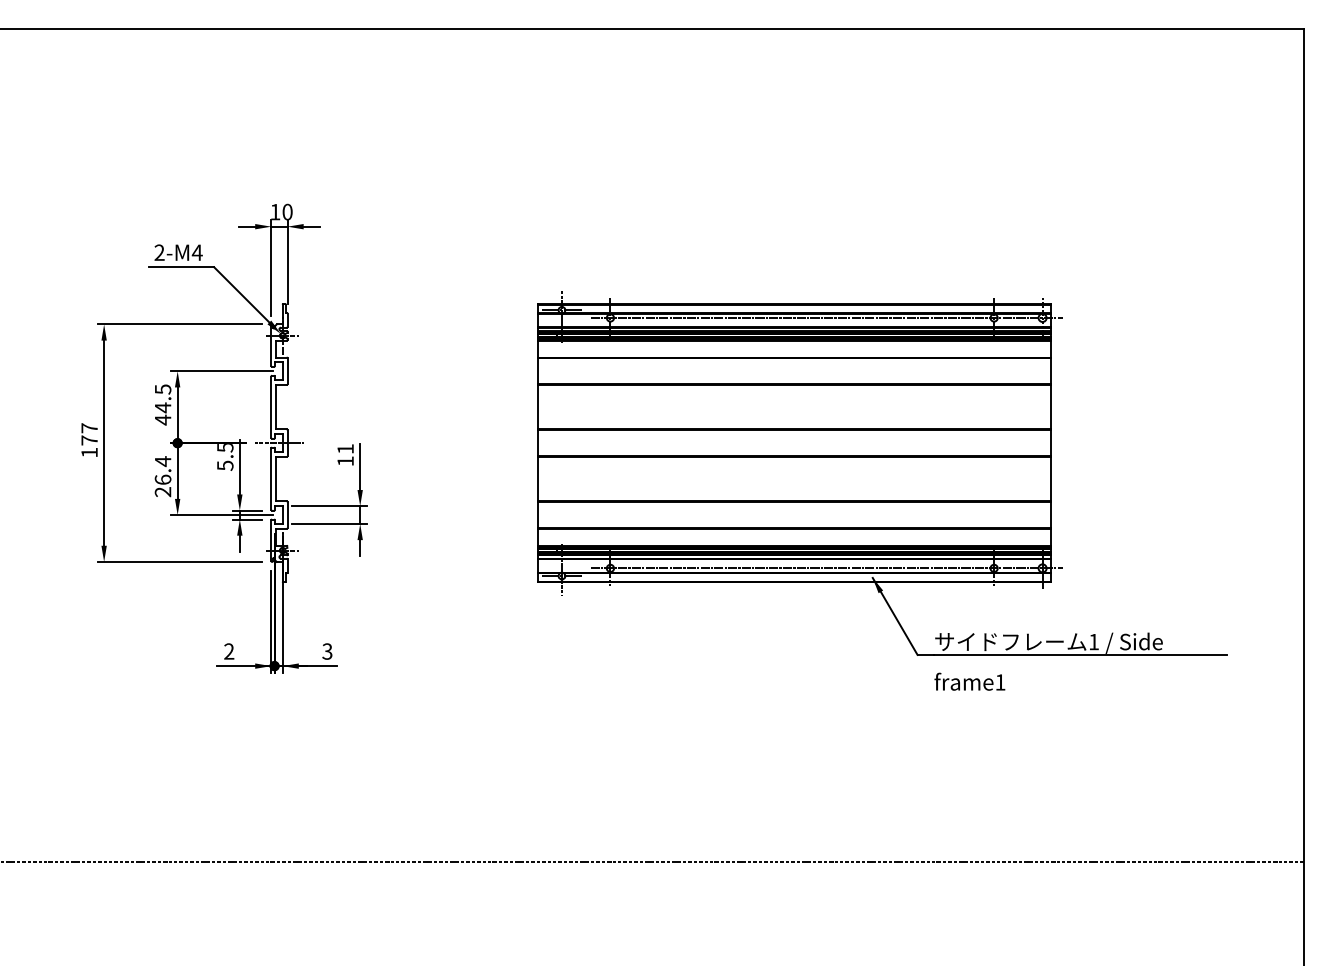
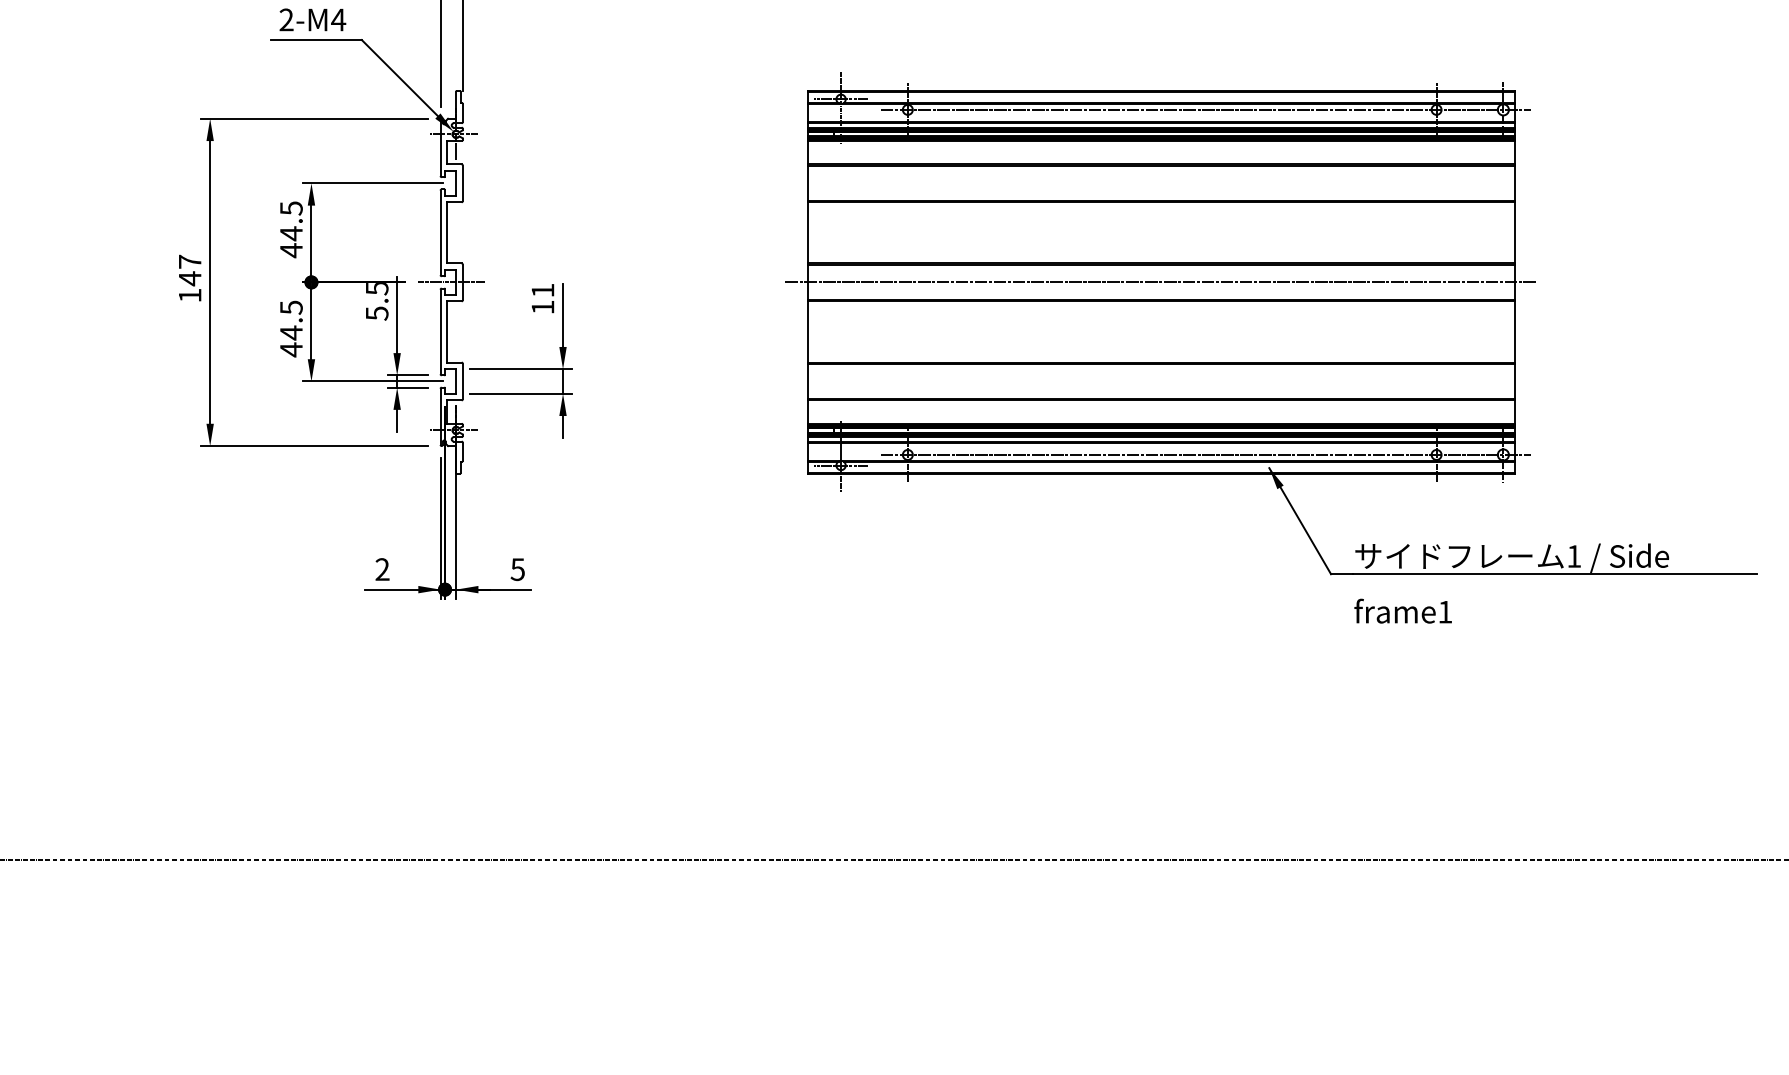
text: (89, 440) -> (189, 278), 177 -> 147
line: (793, 443) -> (1160, 282), added
text: (162, 476) -> (290, 328), 26.4 -> 44.5
text: (327, 651) -> (517, 569), 3 -> 5

